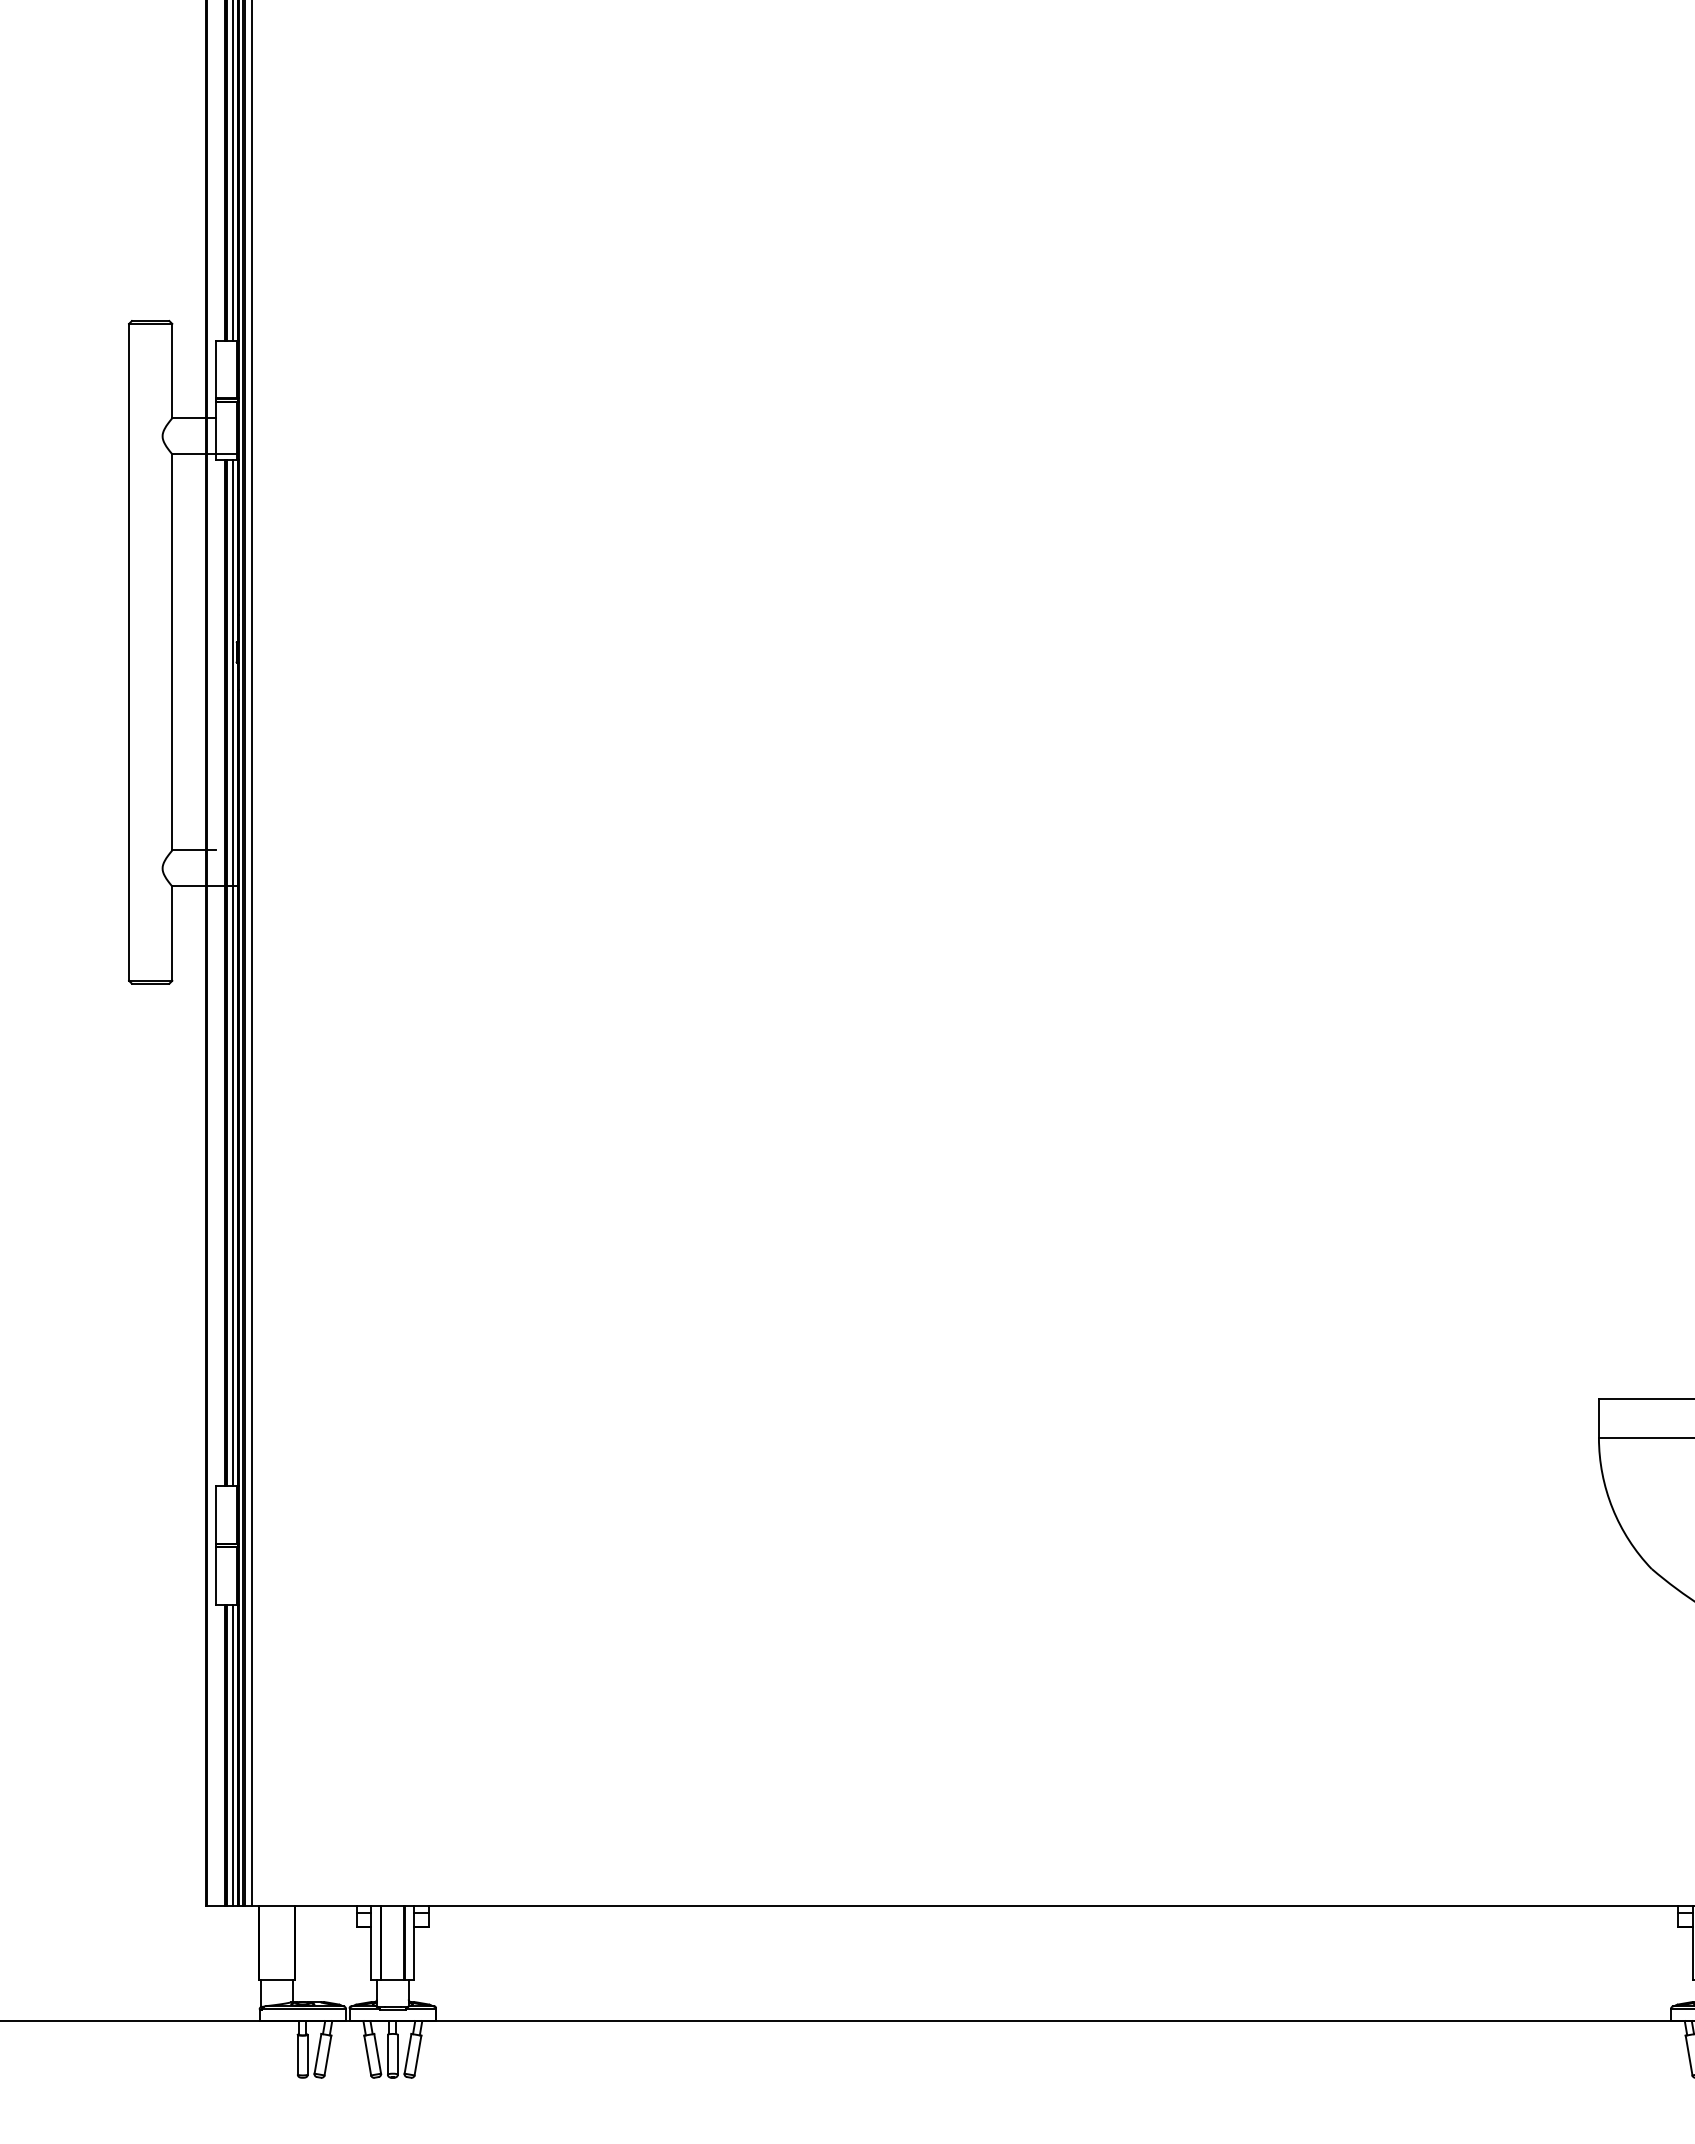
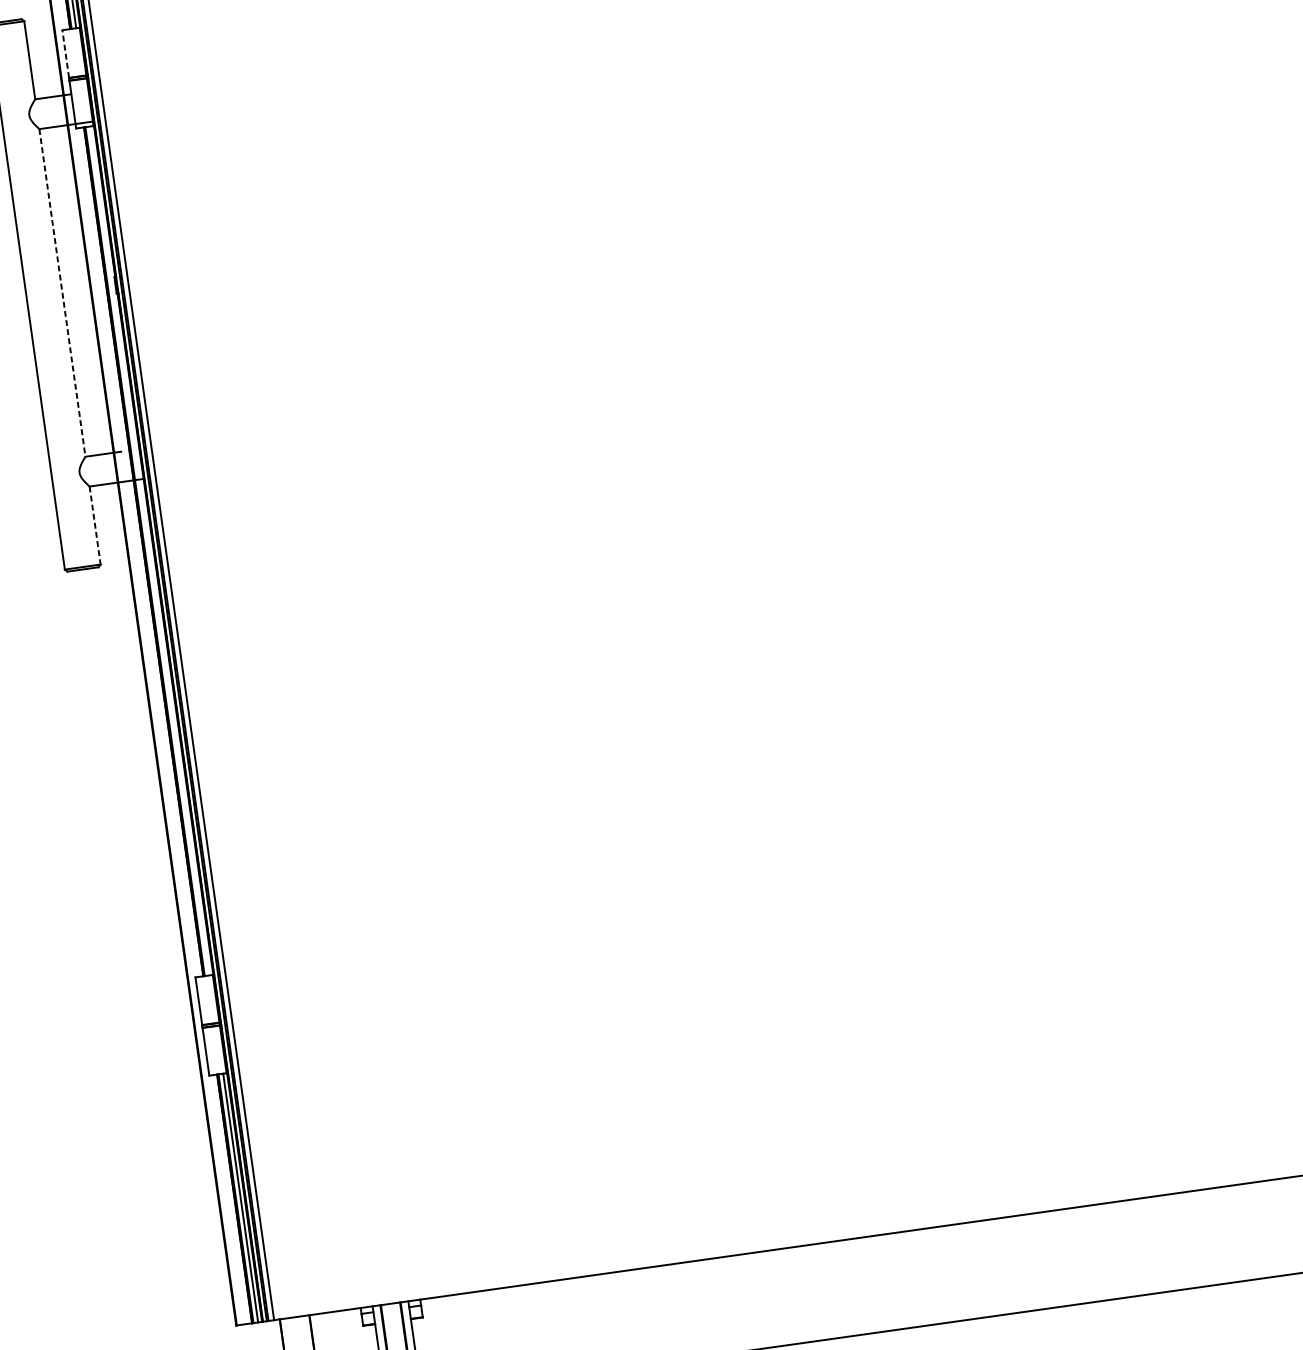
line: (216, 369) -> (66, 53), solid -> dashed
line: (172, 652) -> (62, 293), solid -> dashed
line: (172, 934) -> (95, 526), solid -> dashed
line: (232, 972) -> (149, 550), removed

